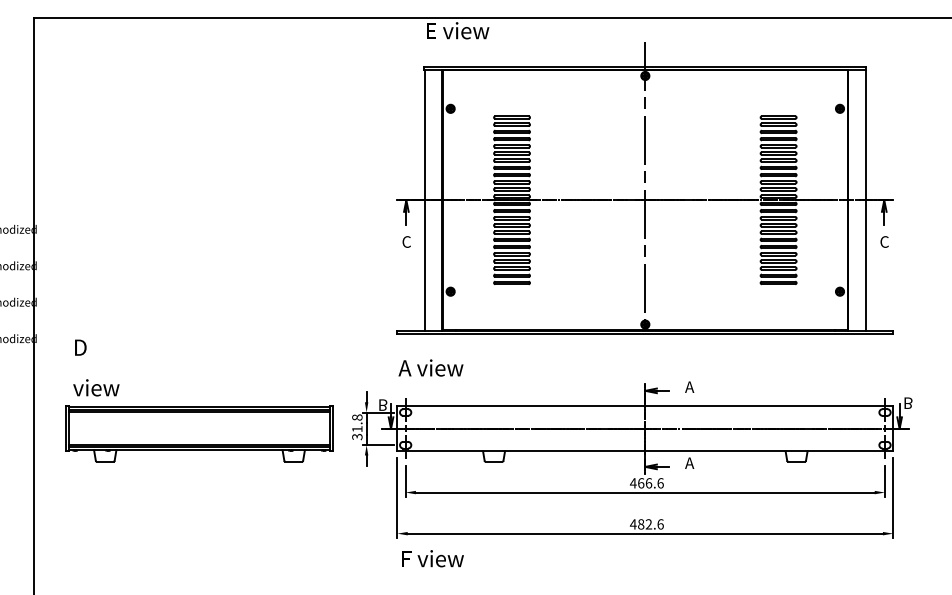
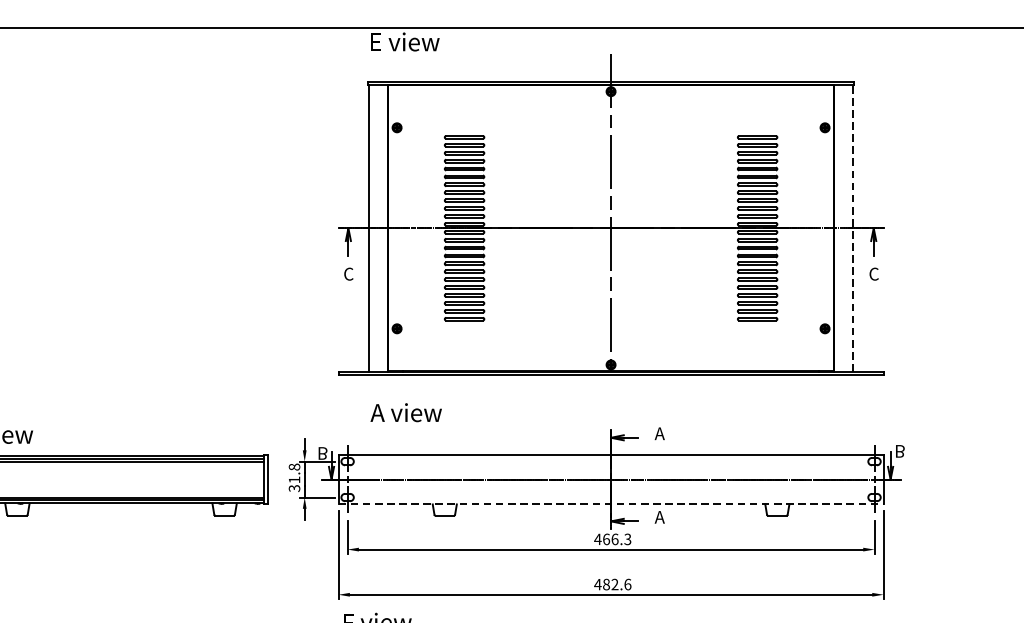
line: (865, 199) -> (853, 227), solid -> dashed
text: (430, 367) -> (405, 412), moved
line: (645, 451) -> (611, 504), solid -> dashed
text: (660, 483) -> (627, 539), 466.6 -> 466.3

